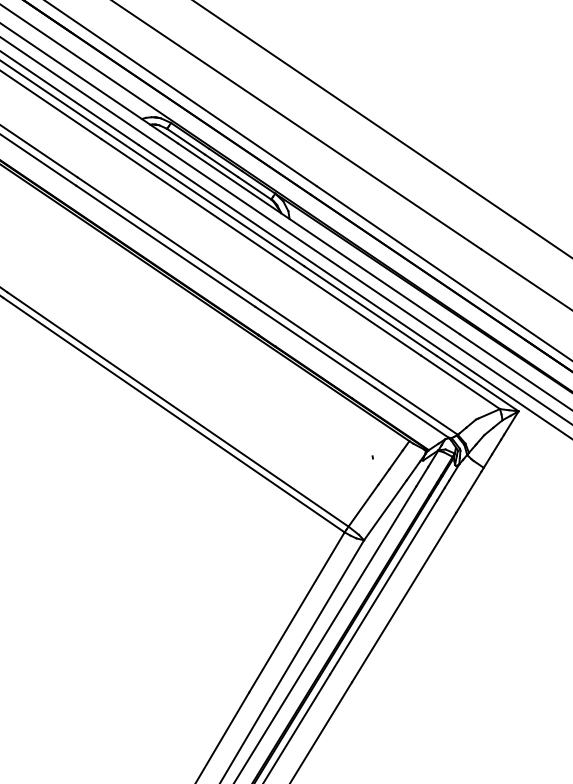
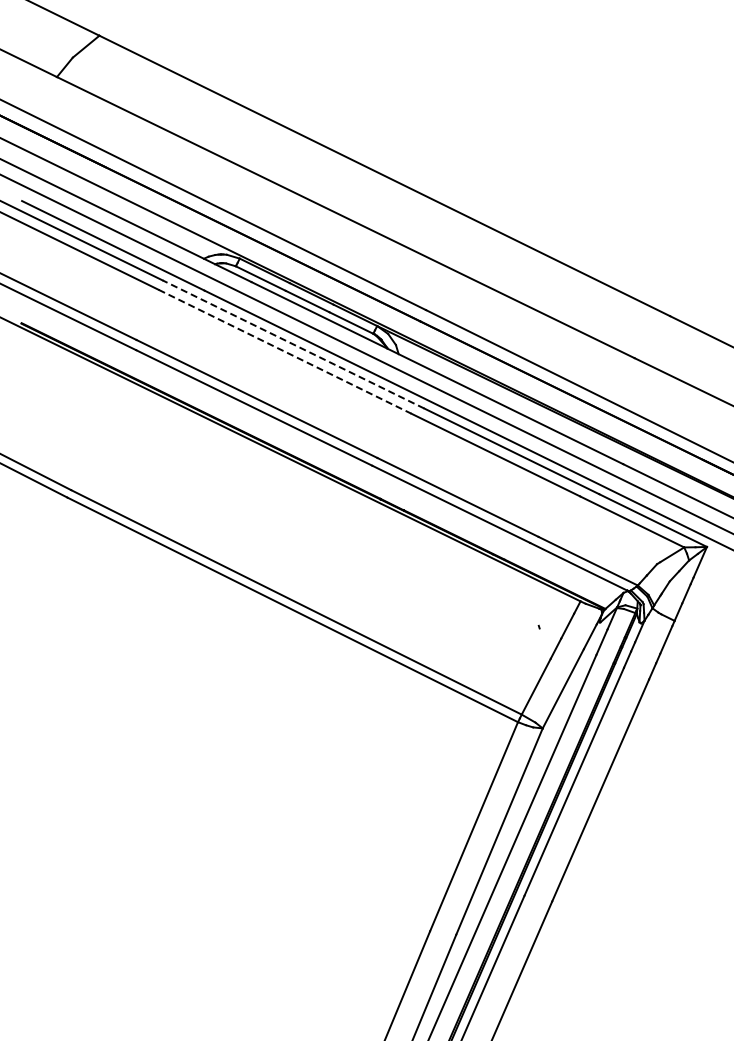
line: (205, 199) -> (293, 344), solid -> dashed
line: (197, 203) -> (285, 351), solid -> dashed

